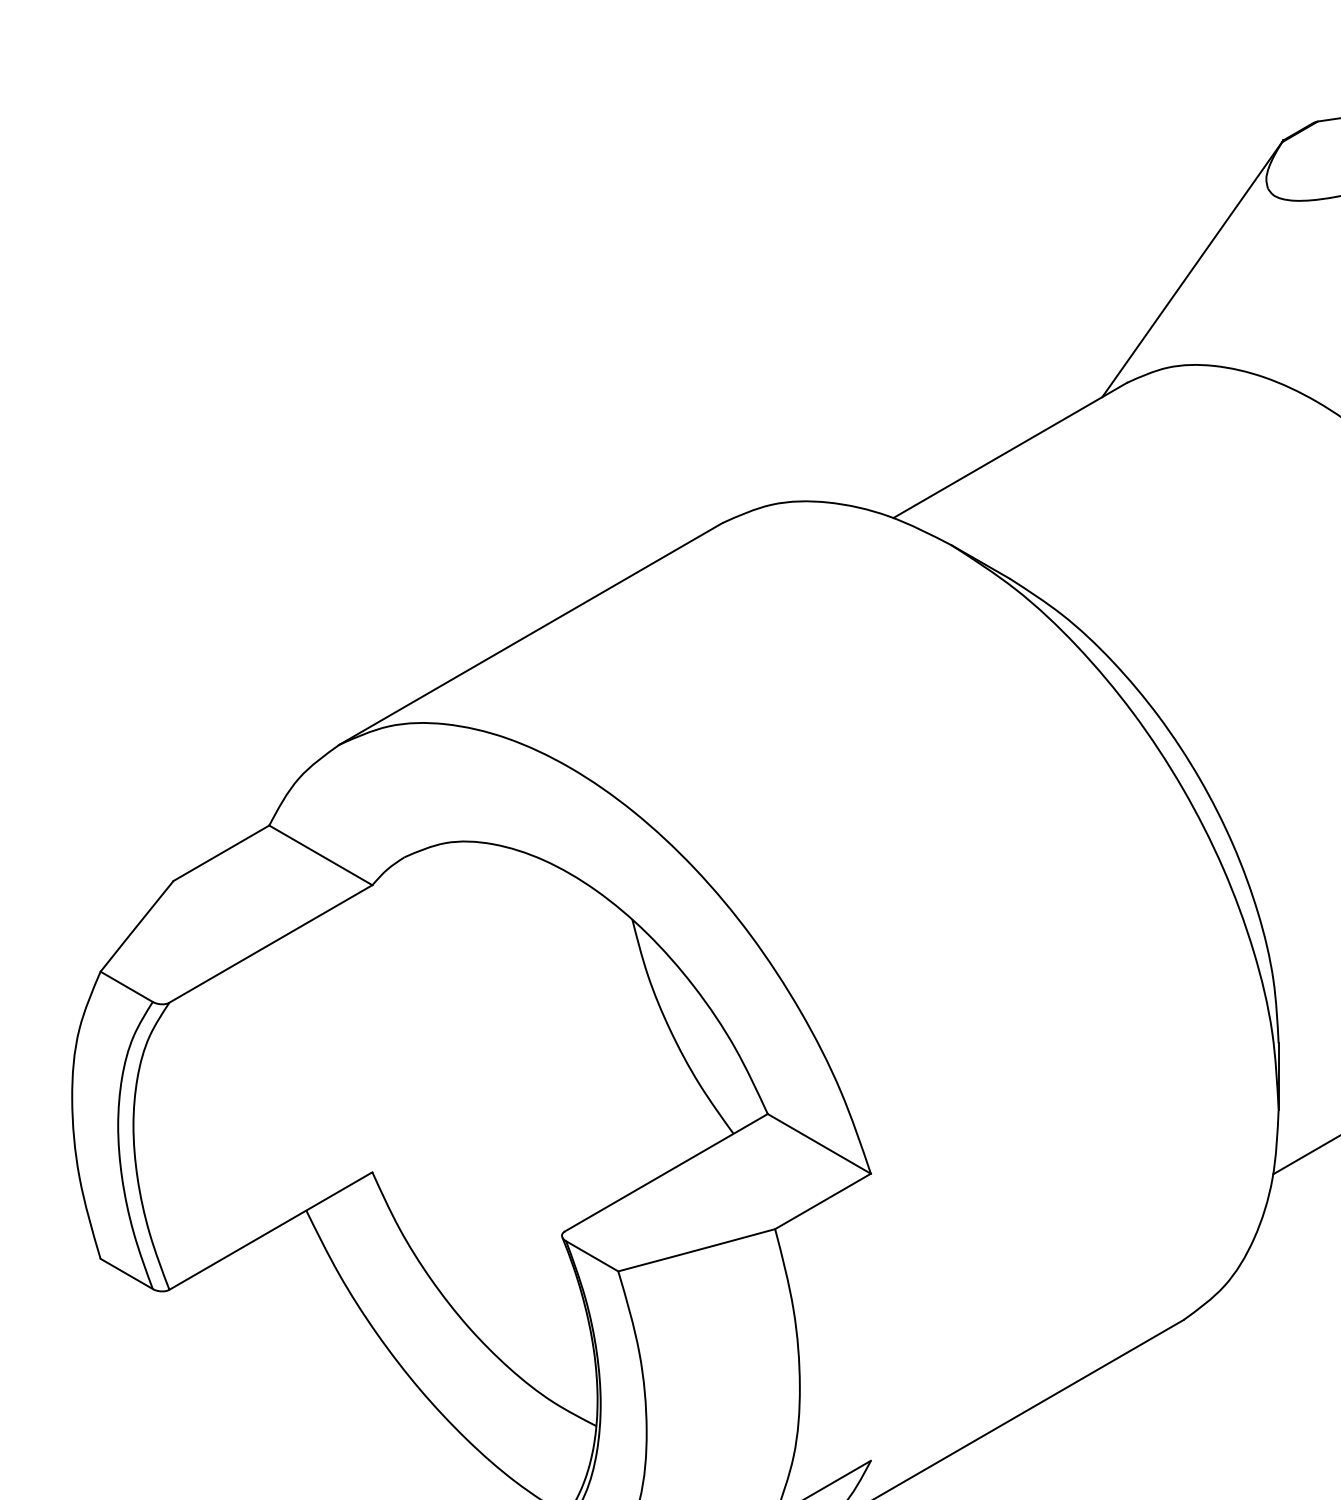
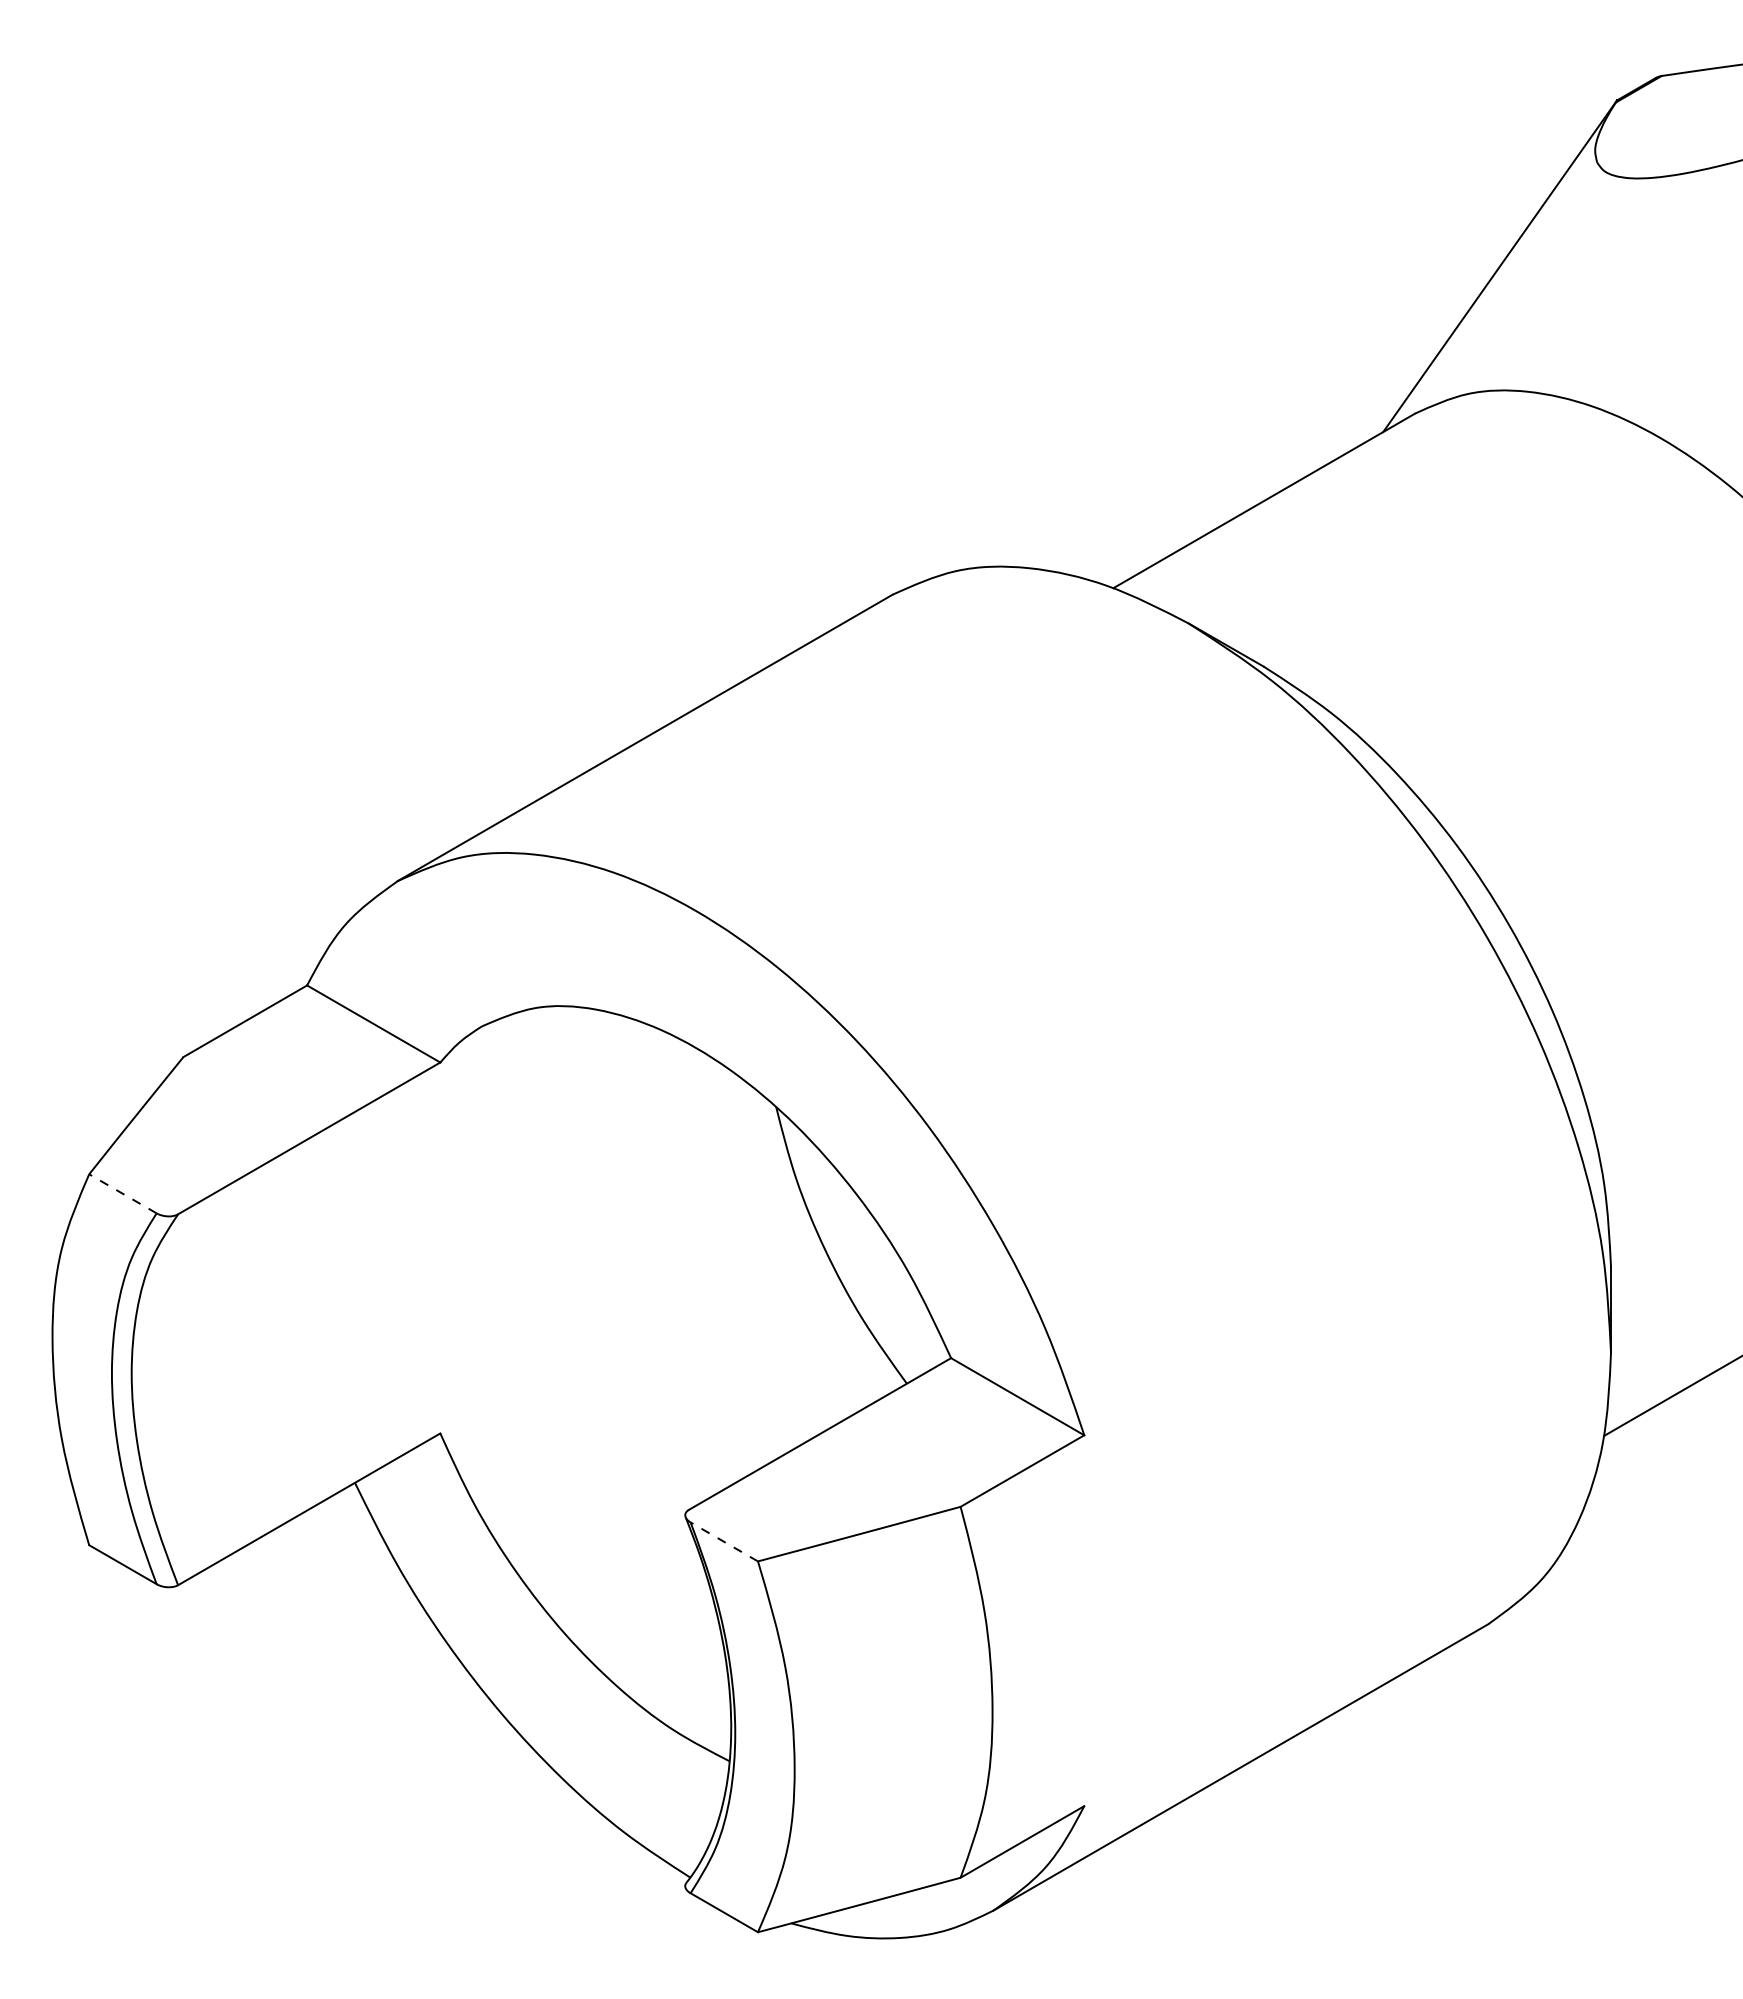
line: (126, 986) -> (122, 1193), solid -> dashed
line: (592, 1255) -> (724, 1541), solid -> dashed

